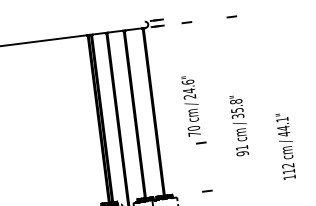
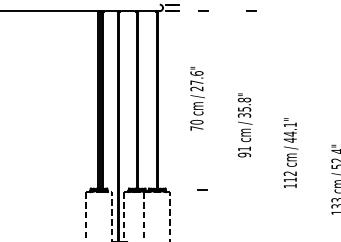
text: (188, 90) -> (196, 82), 24.6" -> 27.6"
line: (201, 143) -> (202, 138), removed

